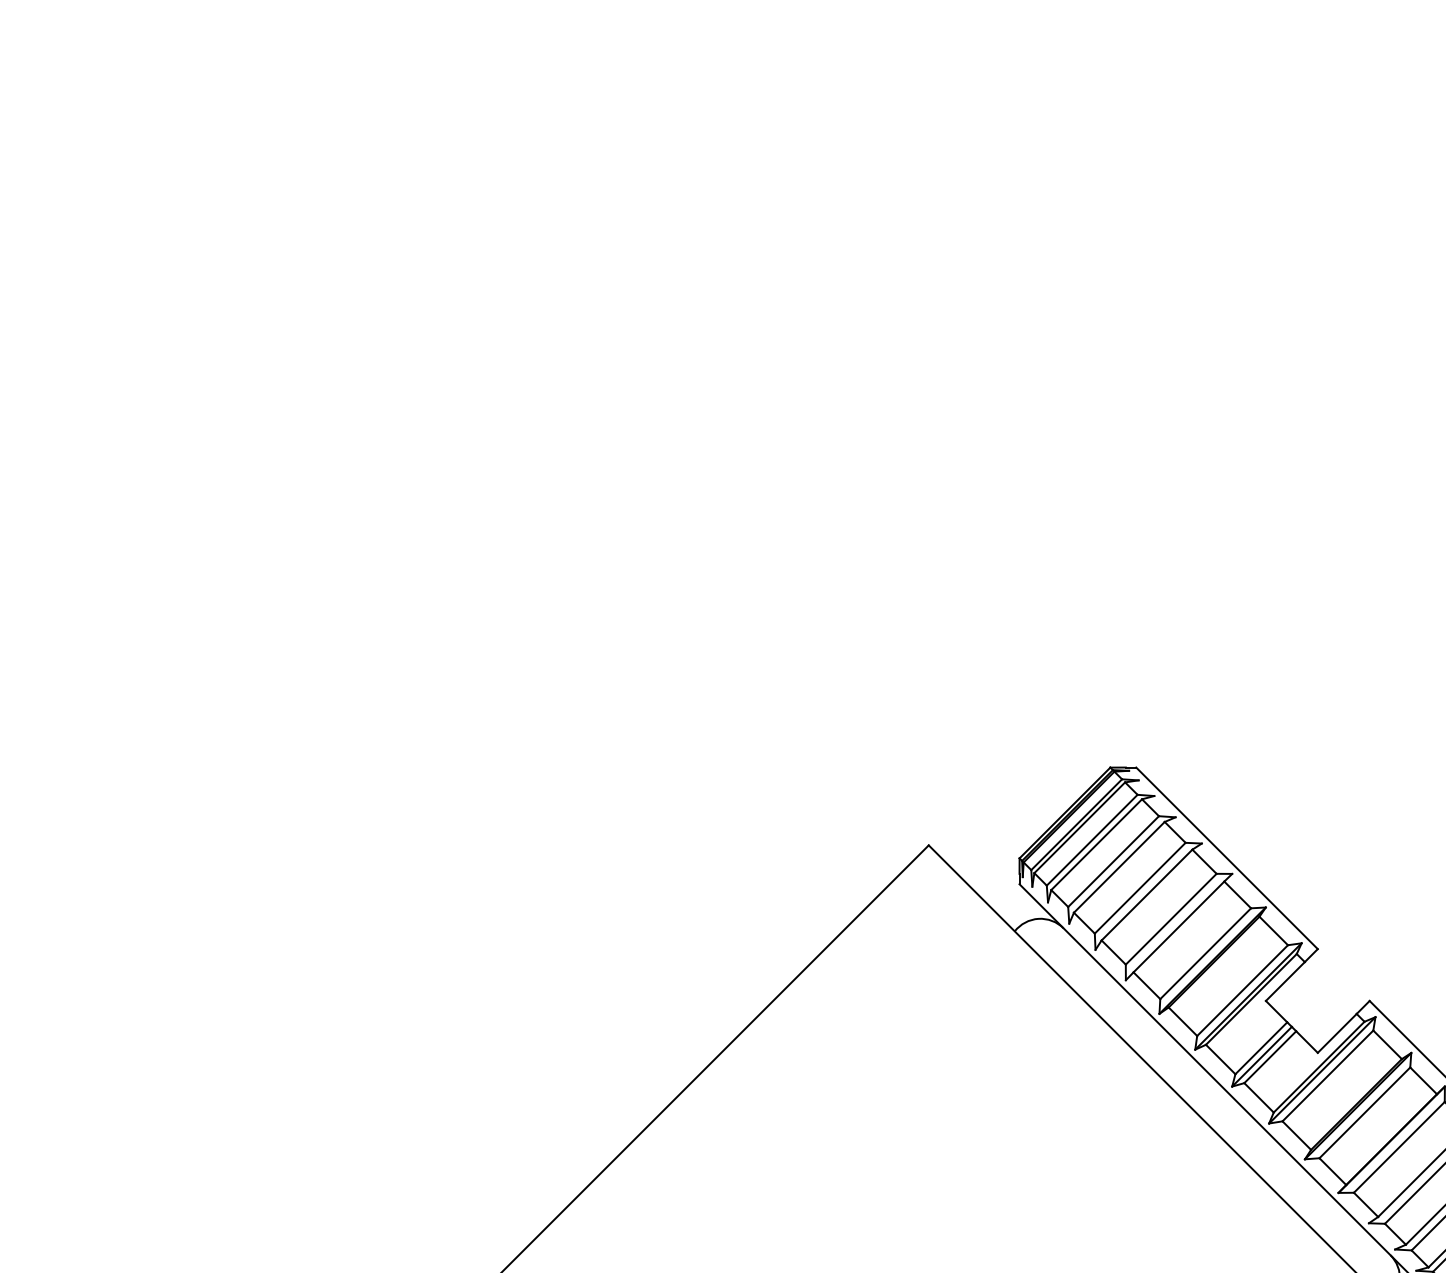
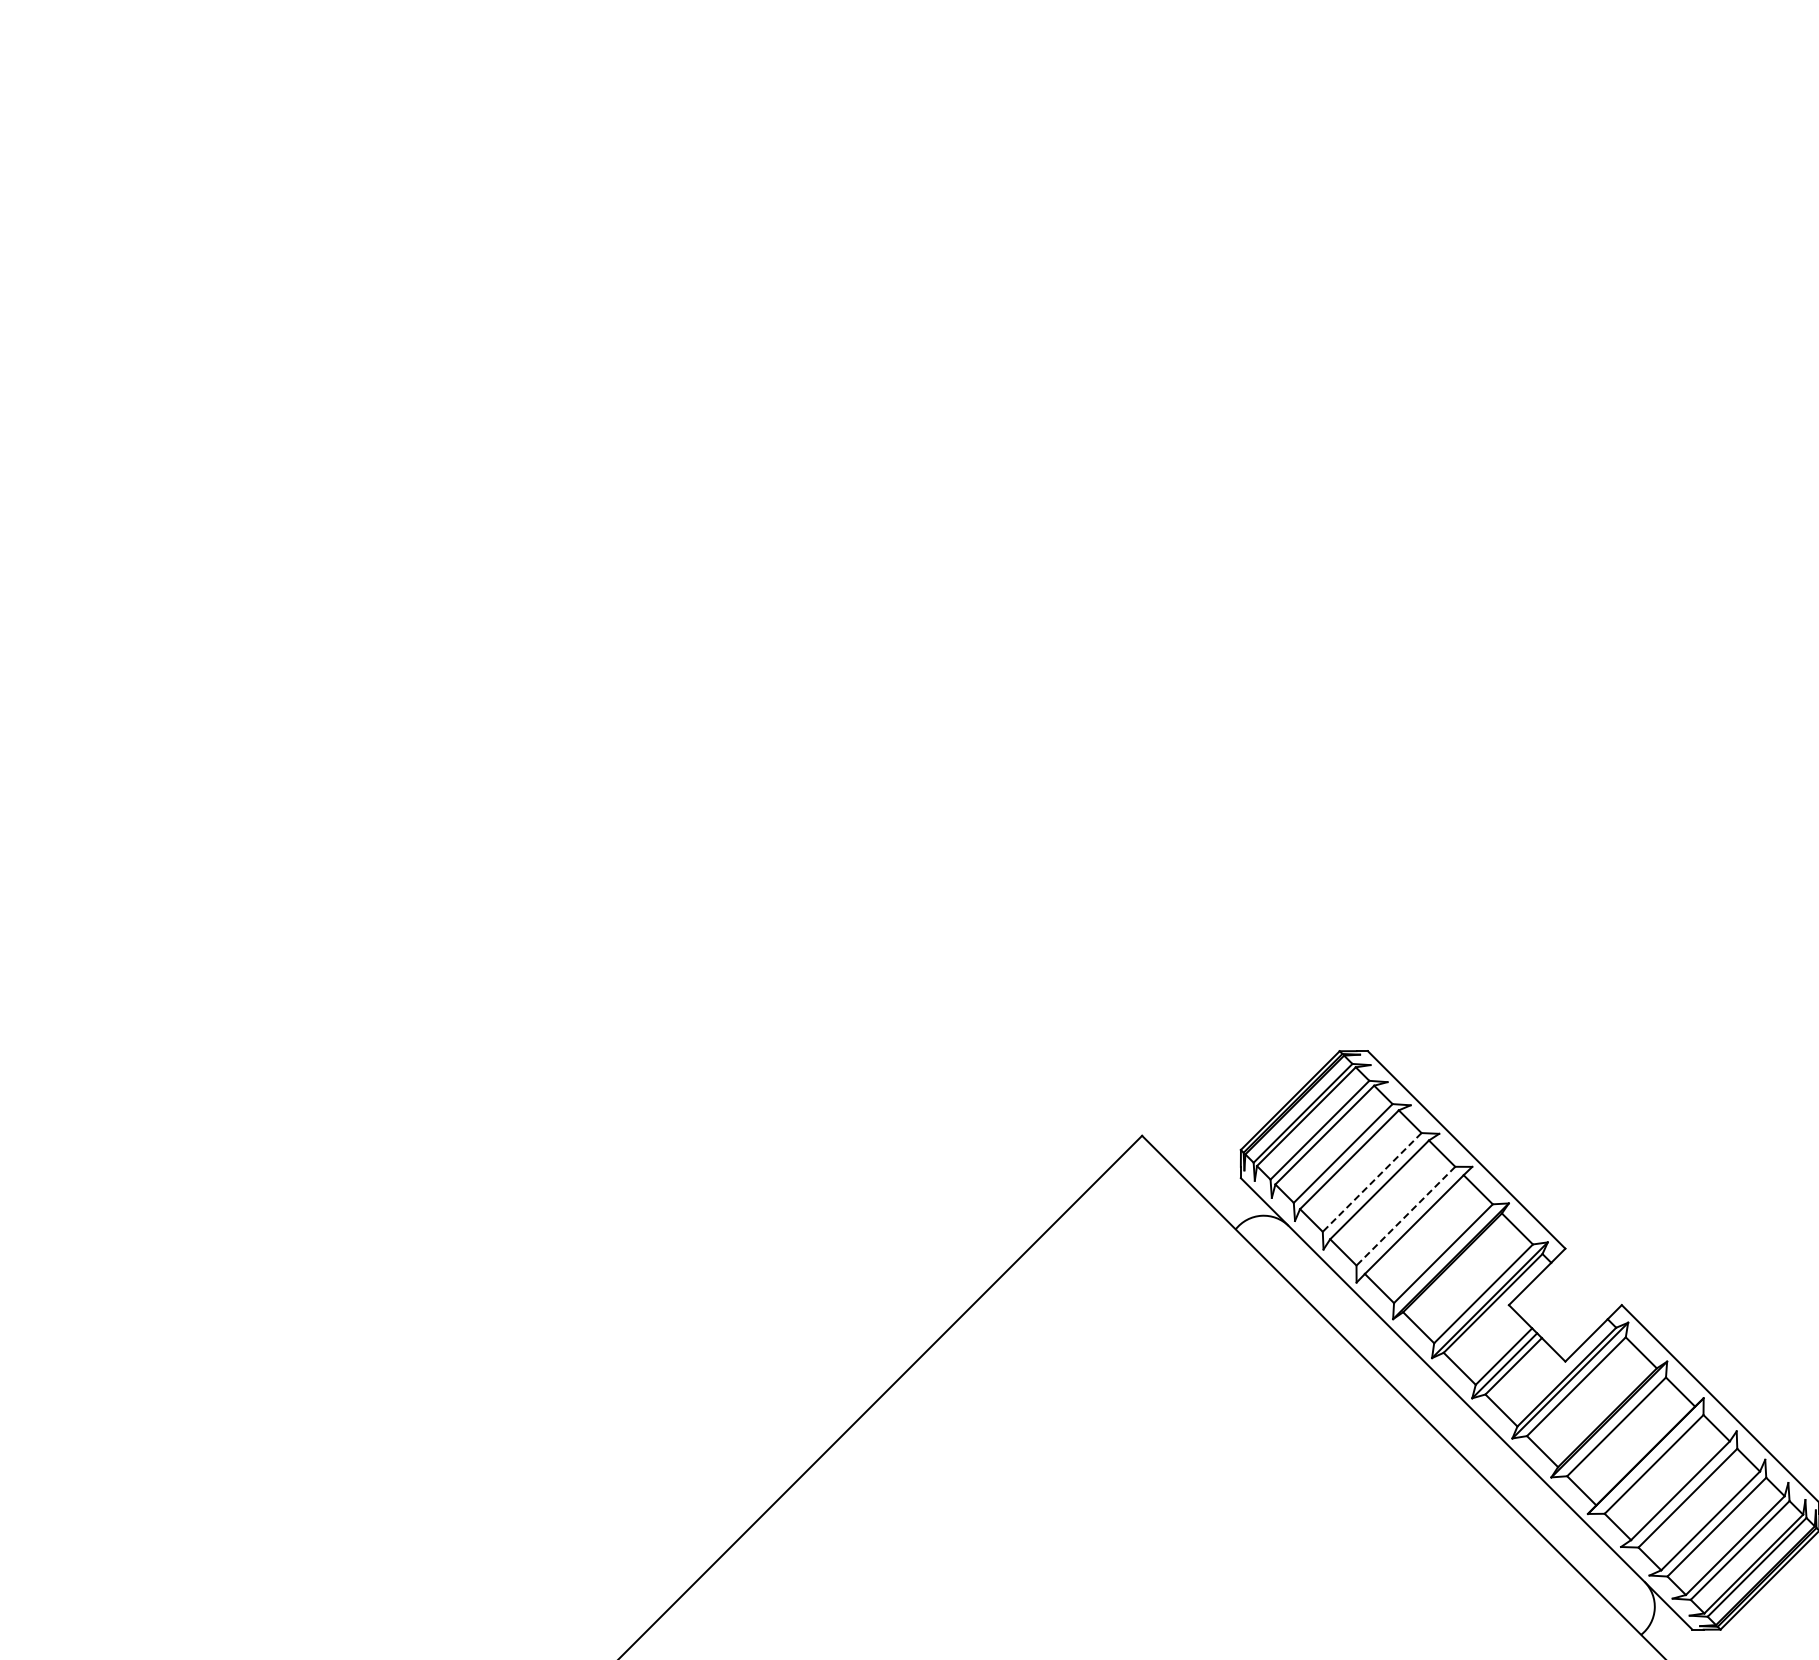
line: (1140, 888) -> (1372, 1182), solid -> dashed
line: (1170, 919) -> (1405, 1216), solid -> dashed

